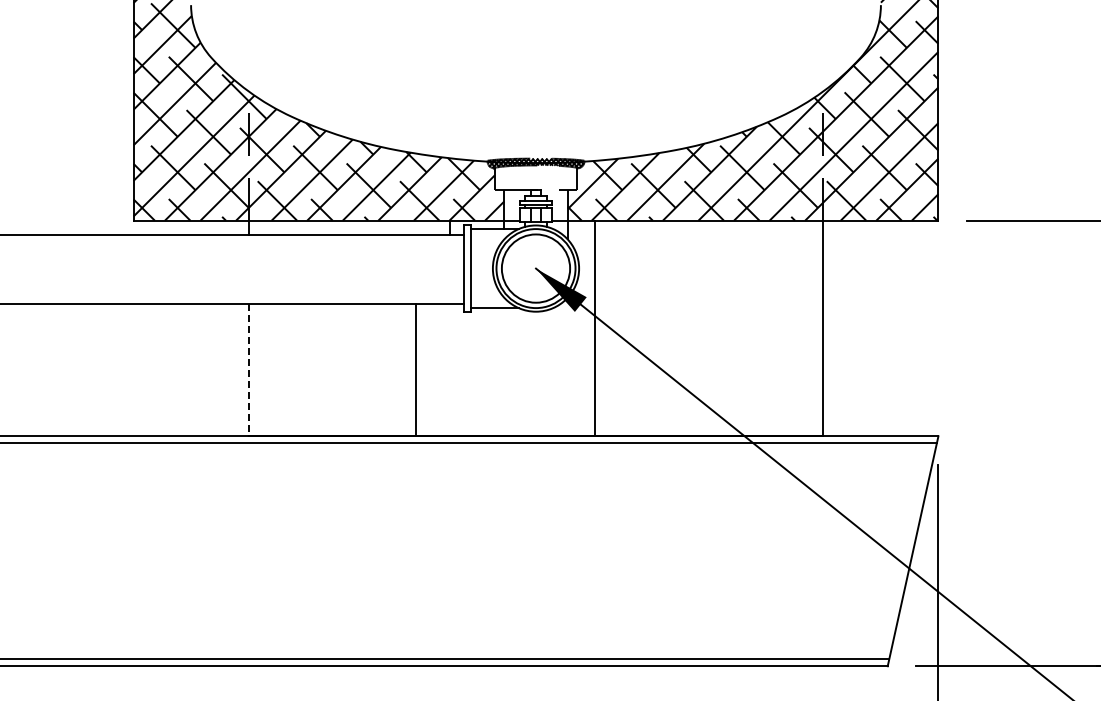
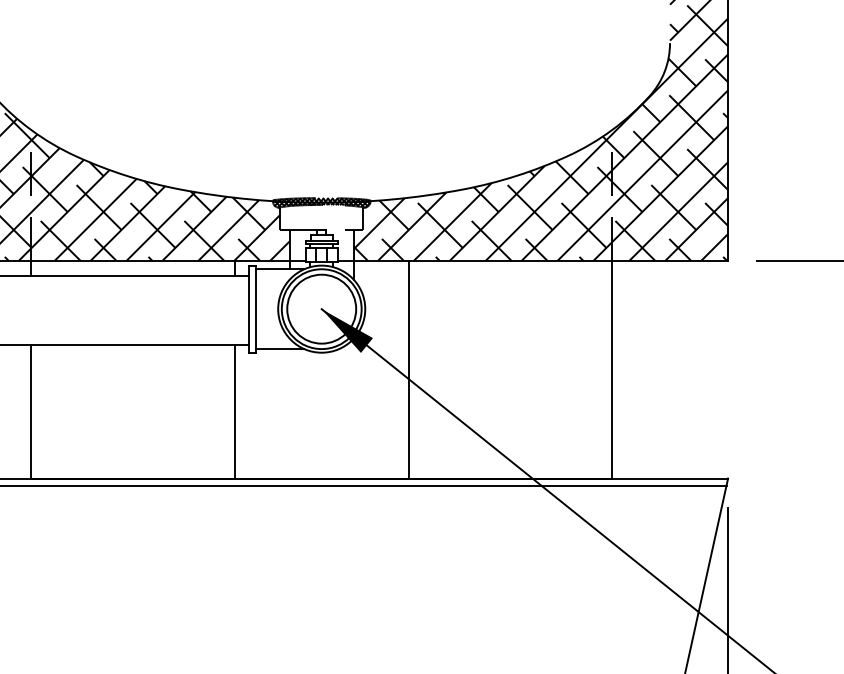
line: (595, 328) -> (409, 369), moved
line: (415, 369) -> (234, 411), moved
line: (248, 370) -> (31, 412), dashed -> solid

